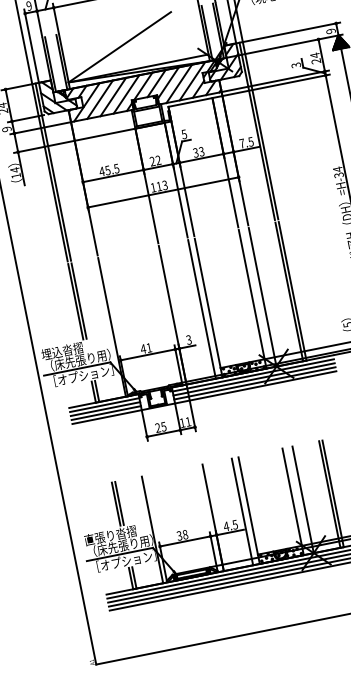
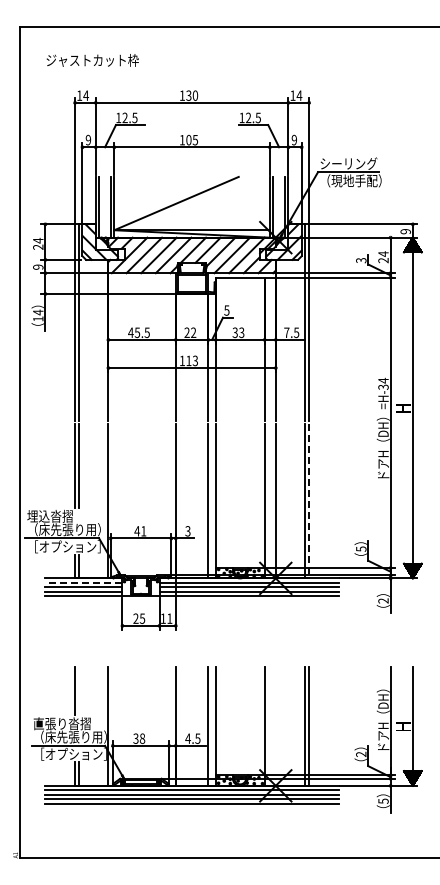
line: (292, 291) -> (309, 501), solid -> dashed
line: (104, 404) -> (83, 582), solid -> dashed
line: (302, 499) -> (275, 726), removed
line: (119, 503) -> (78, 691), removed

